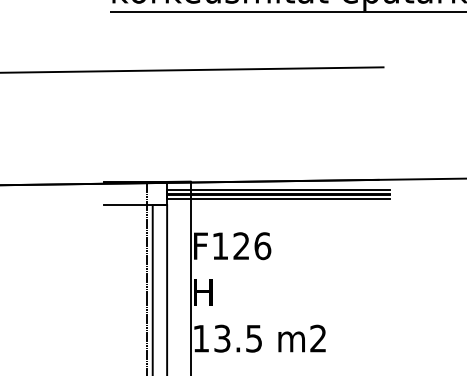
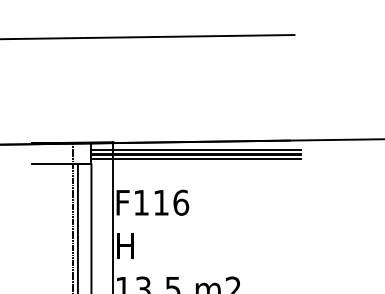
text: (241, 245) -> (161, 202), F126 -> F116

